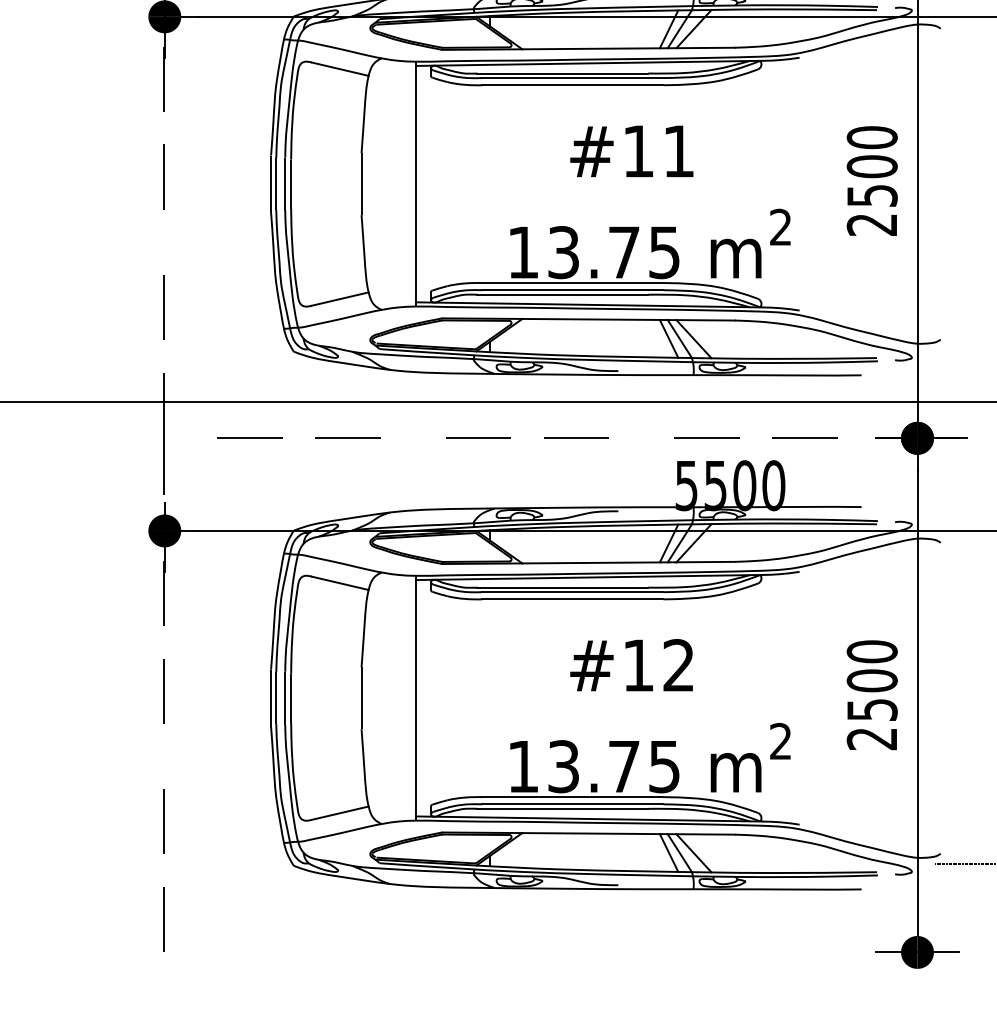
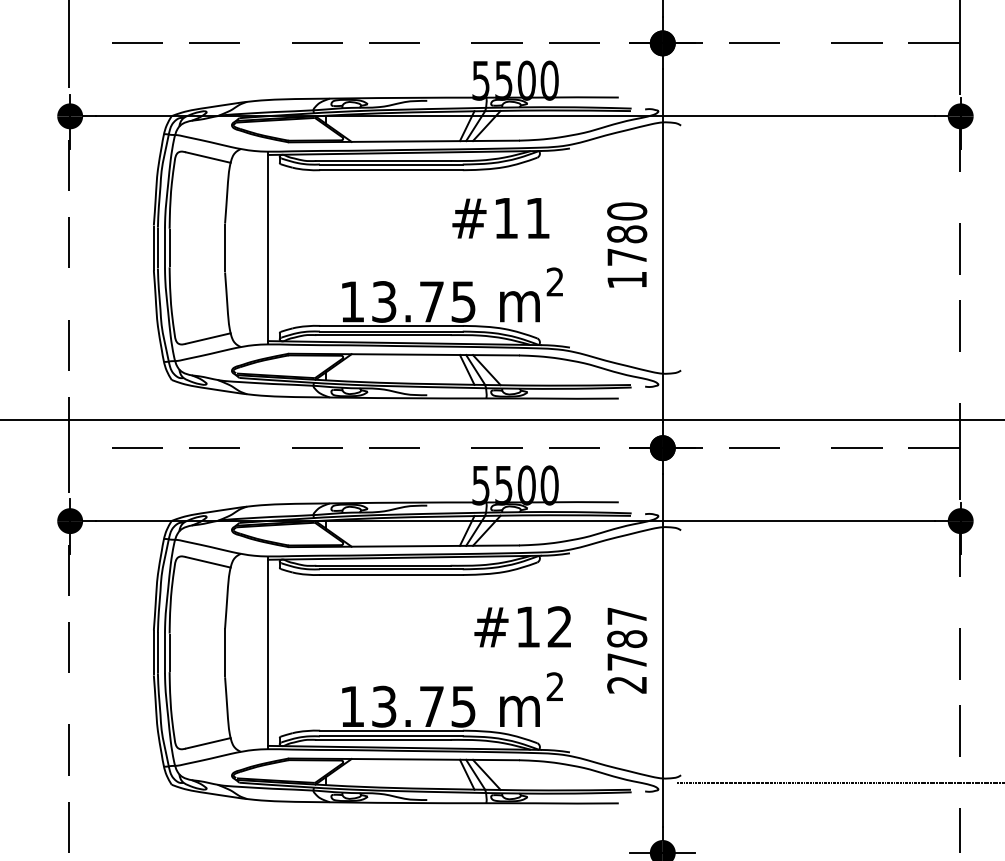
text: (631, 151) -> (500, 218), moved
text: (872, 194) -> (627, 256), 2500 -> 1780
text: (631, 664) -> (522, 626), moved
text: (872, 680) -> (627, 638), 2500 -> 2787

